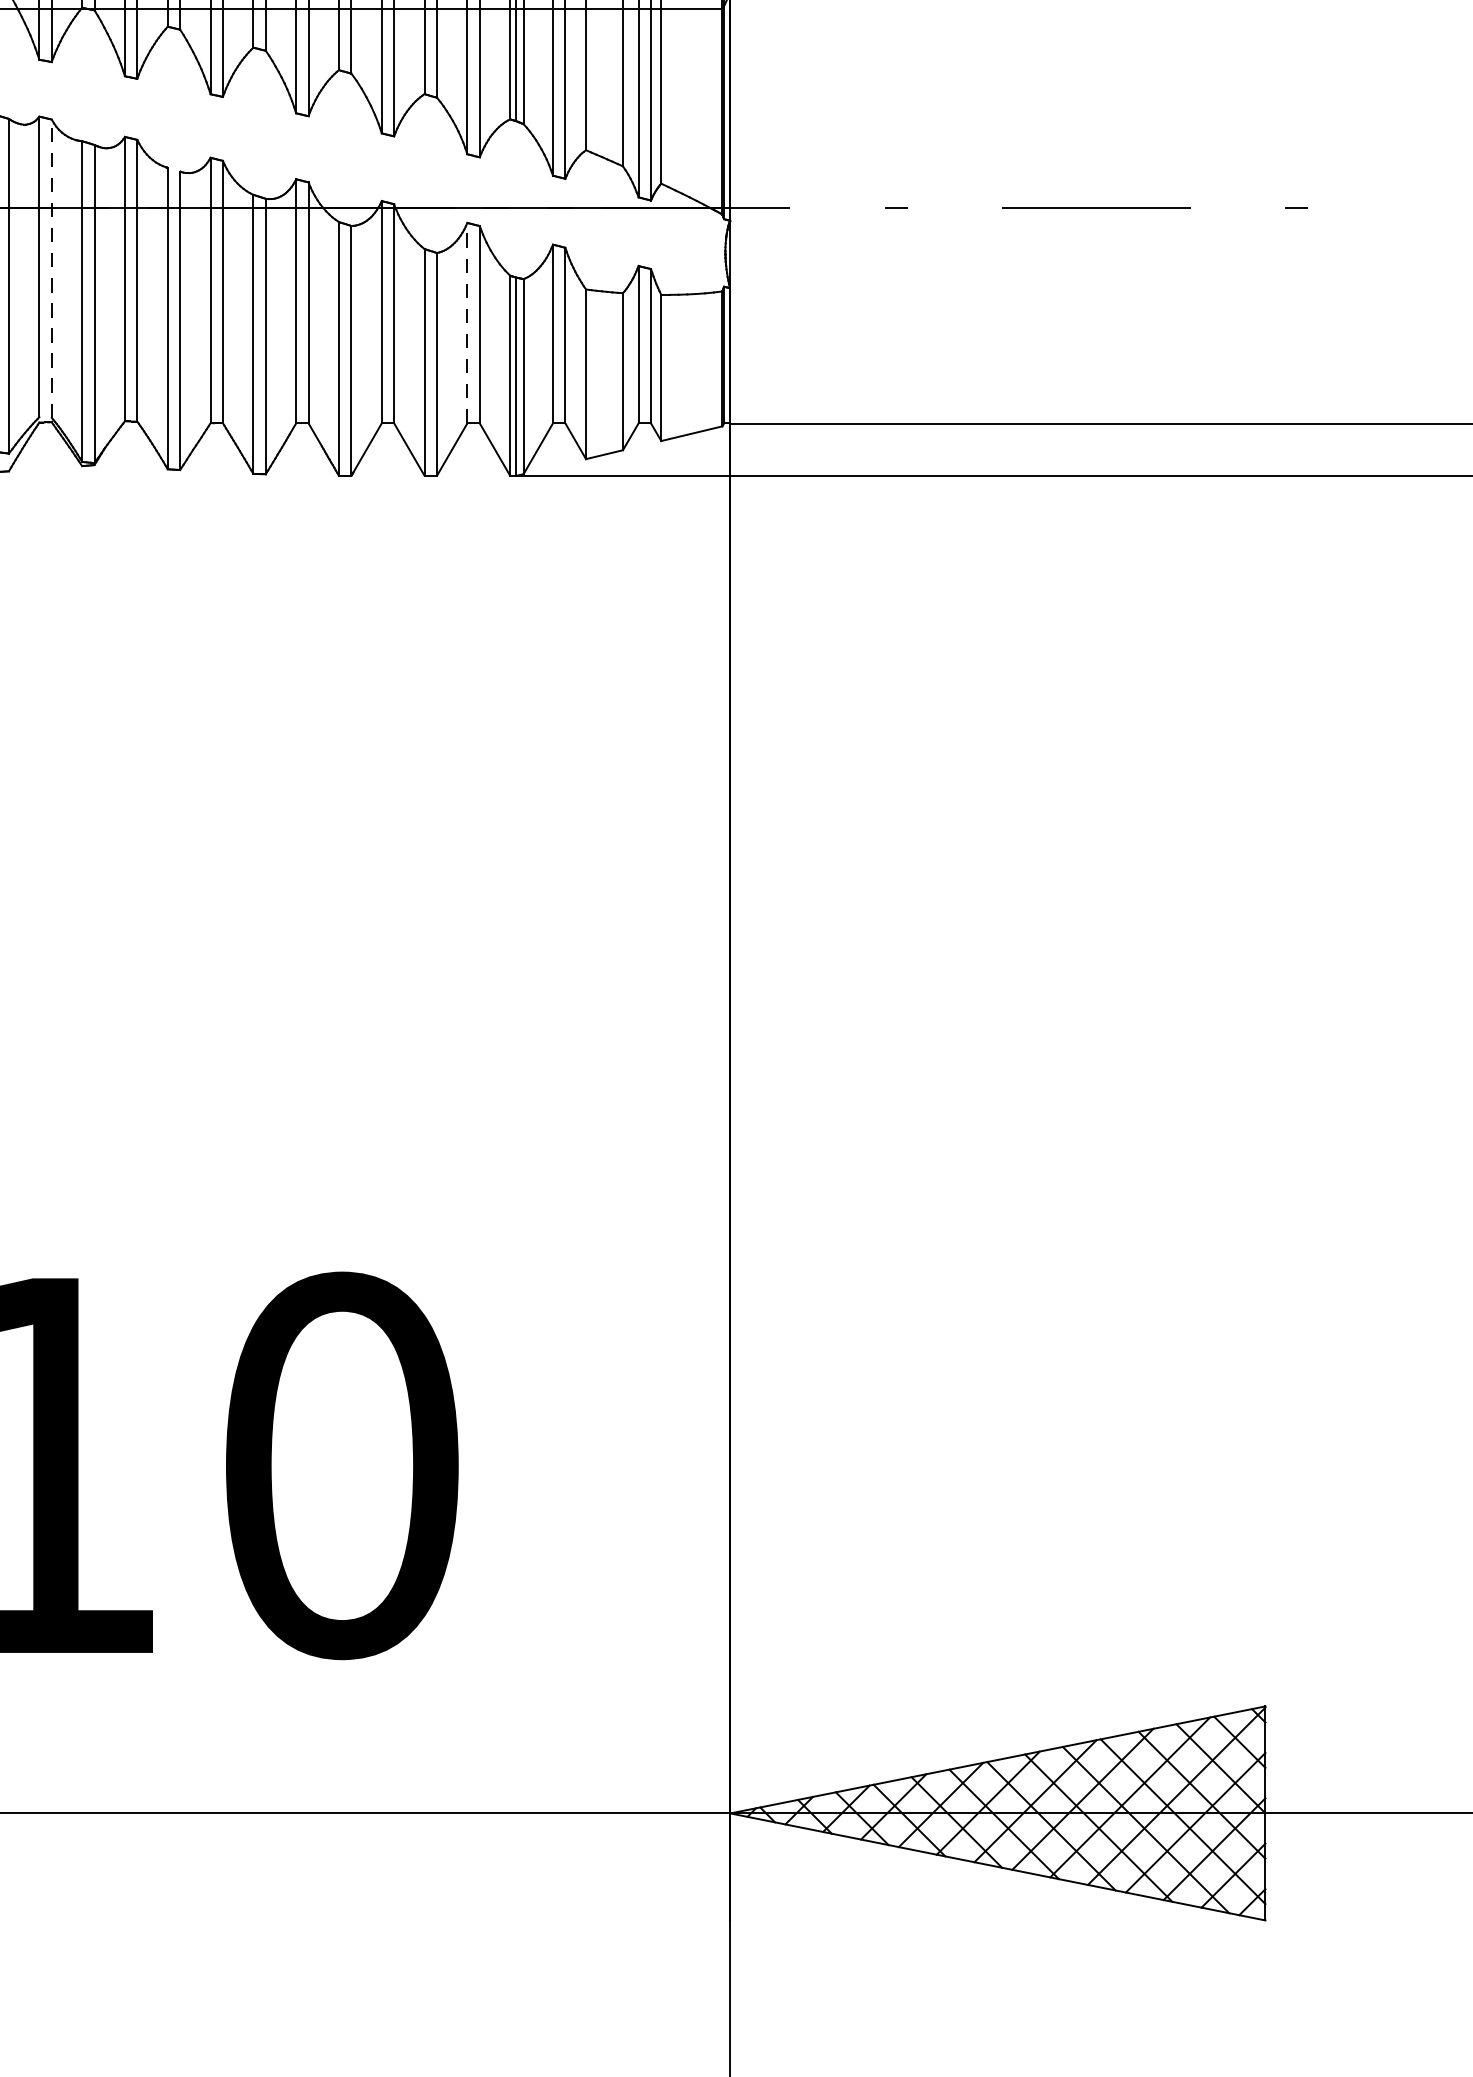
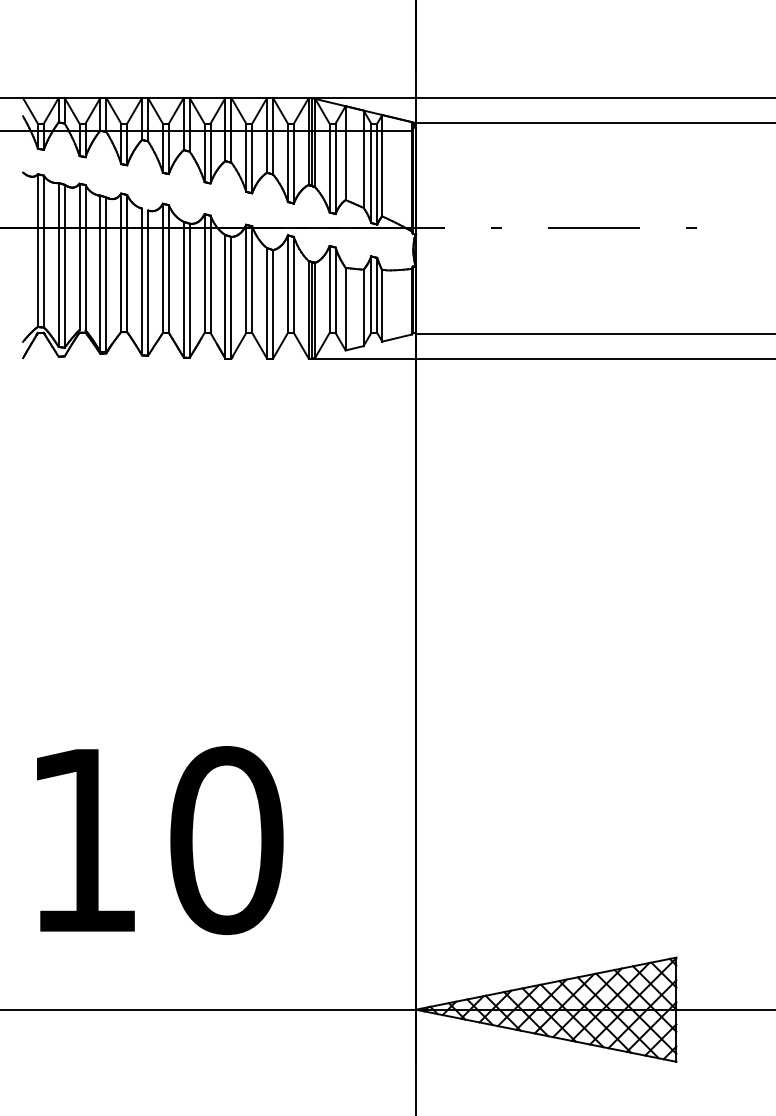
line: (51, 268) -> (85, 257), dashed -> solid
line: (466, 323) -> (287, 284), dashed -> solid

